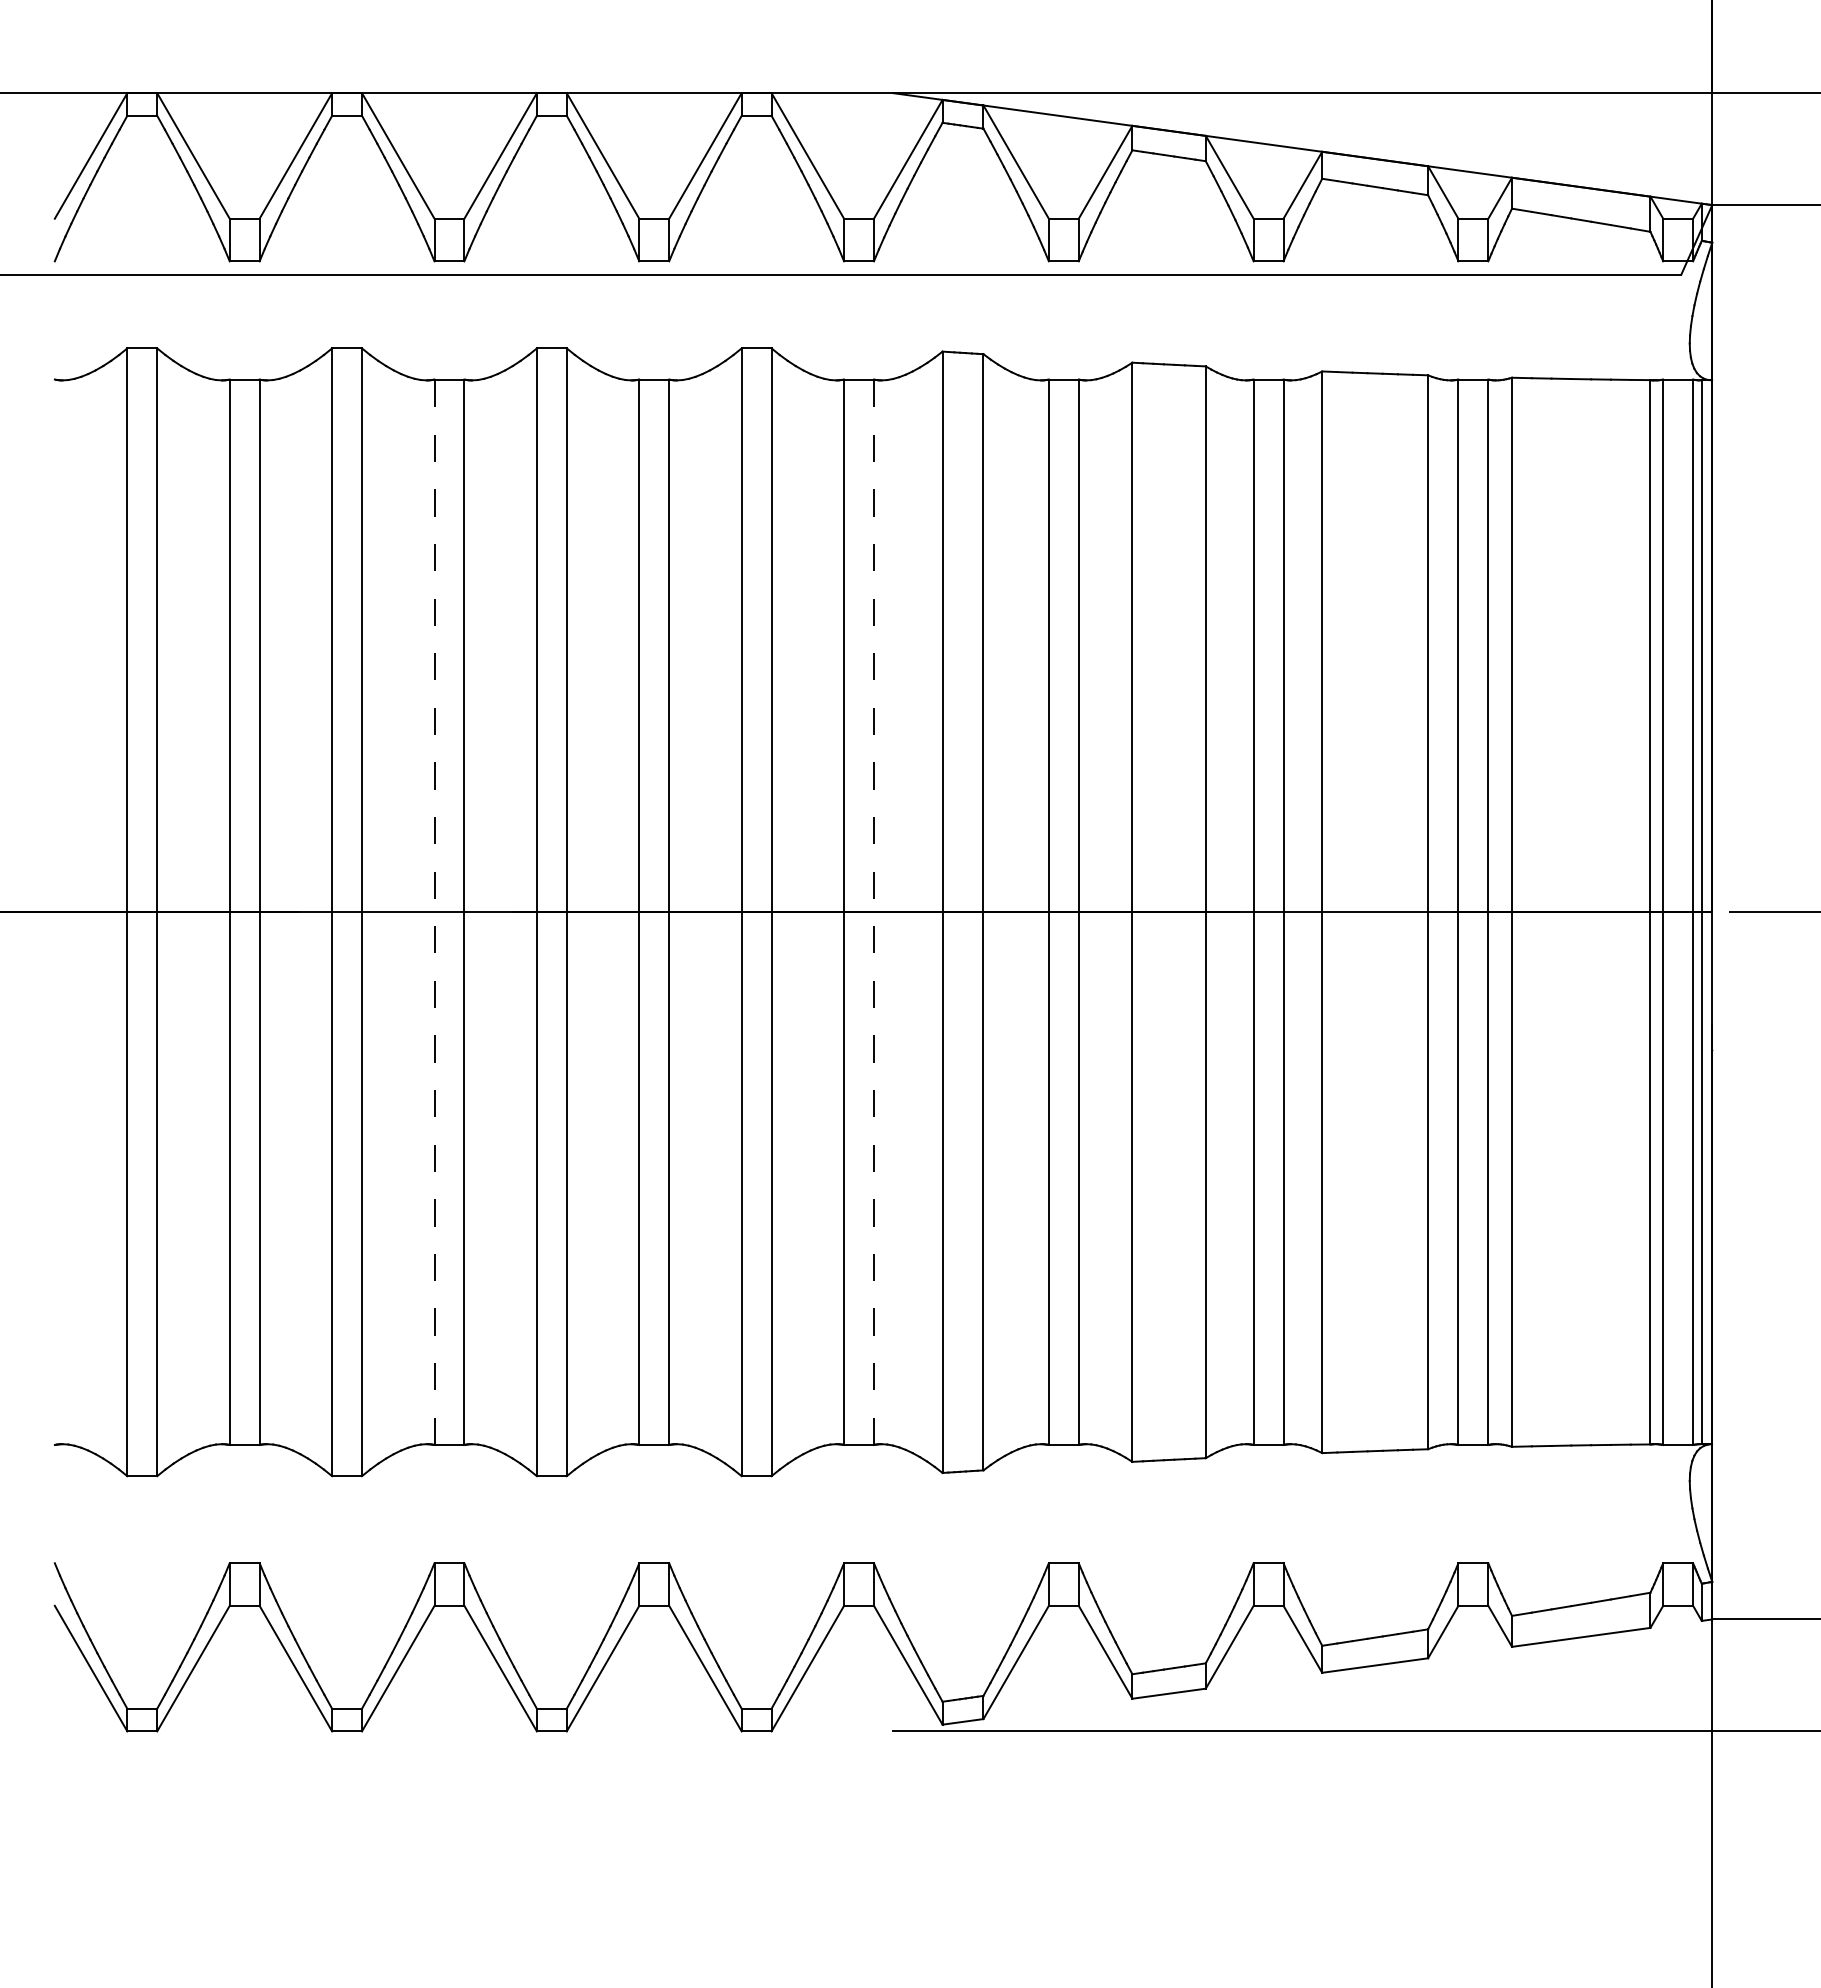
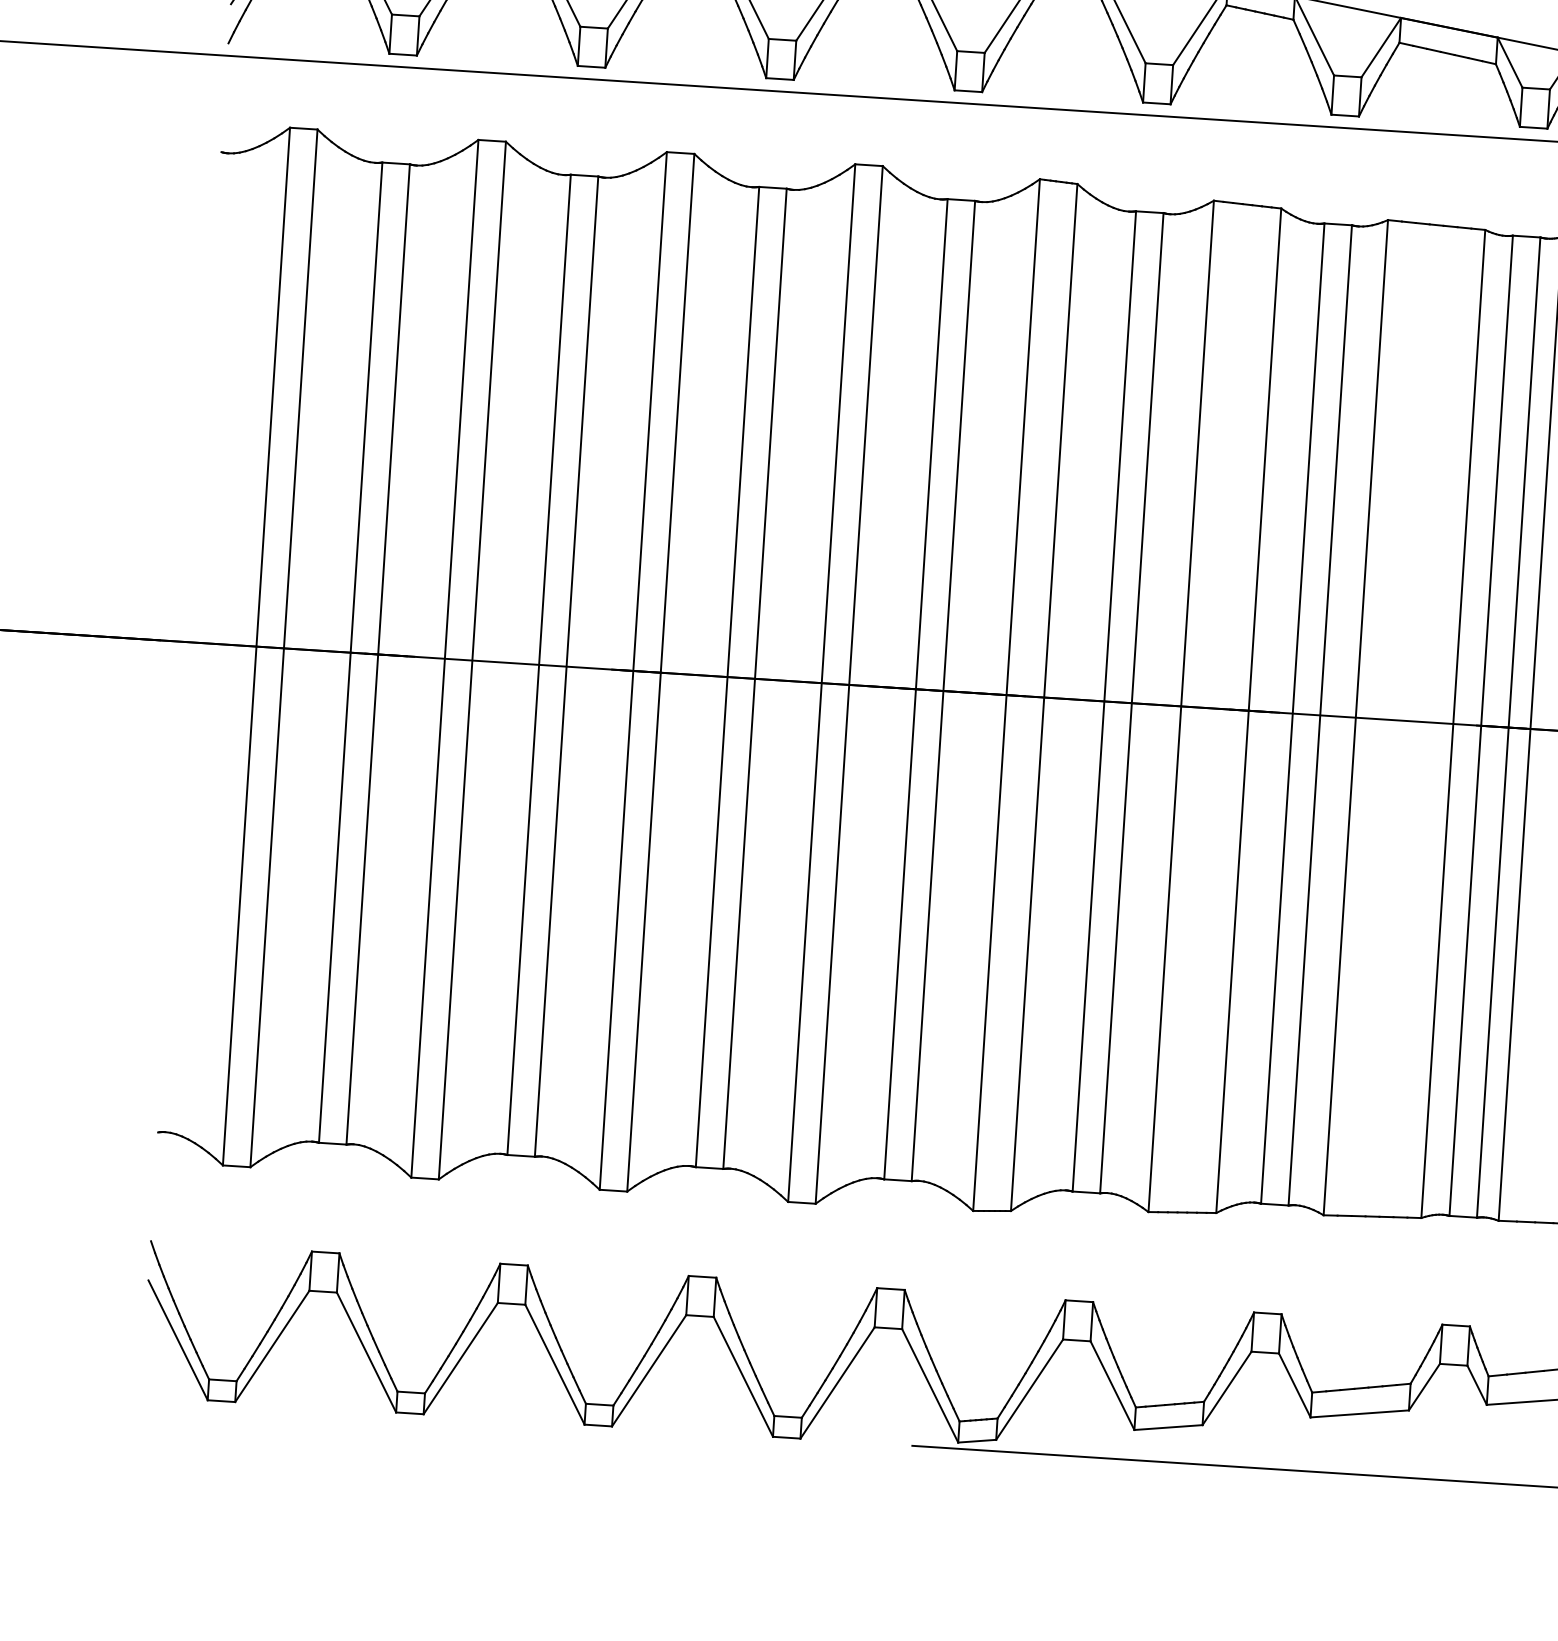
line: (434, 912) -> (539, 665), dashed -> solid
line: (873, 912) -> (942, 691), dashed -> solid

